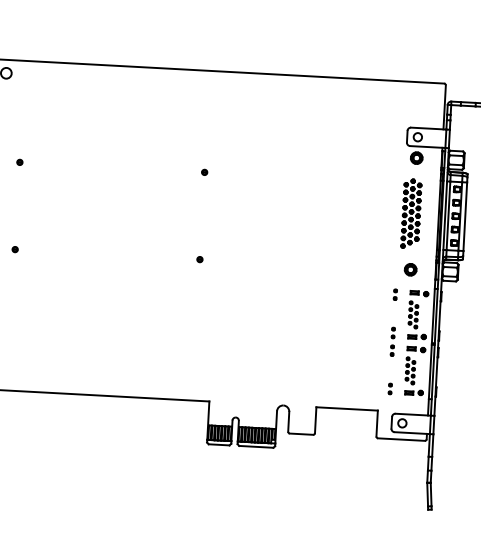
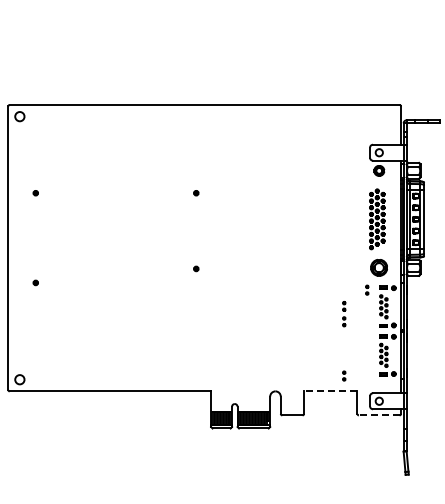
part: (14, 249) -> (35, 282), moved
part: (410, 269) -> (379, 267), size x1.6
line: (393, 344) -> (344, 316), moved
part: (390, 388) -> (344, 375), moved
line: (346, 409) -> (330, 391), solid -> dashed
line: (400, 439) -> (378, 415), solid -> dashed

